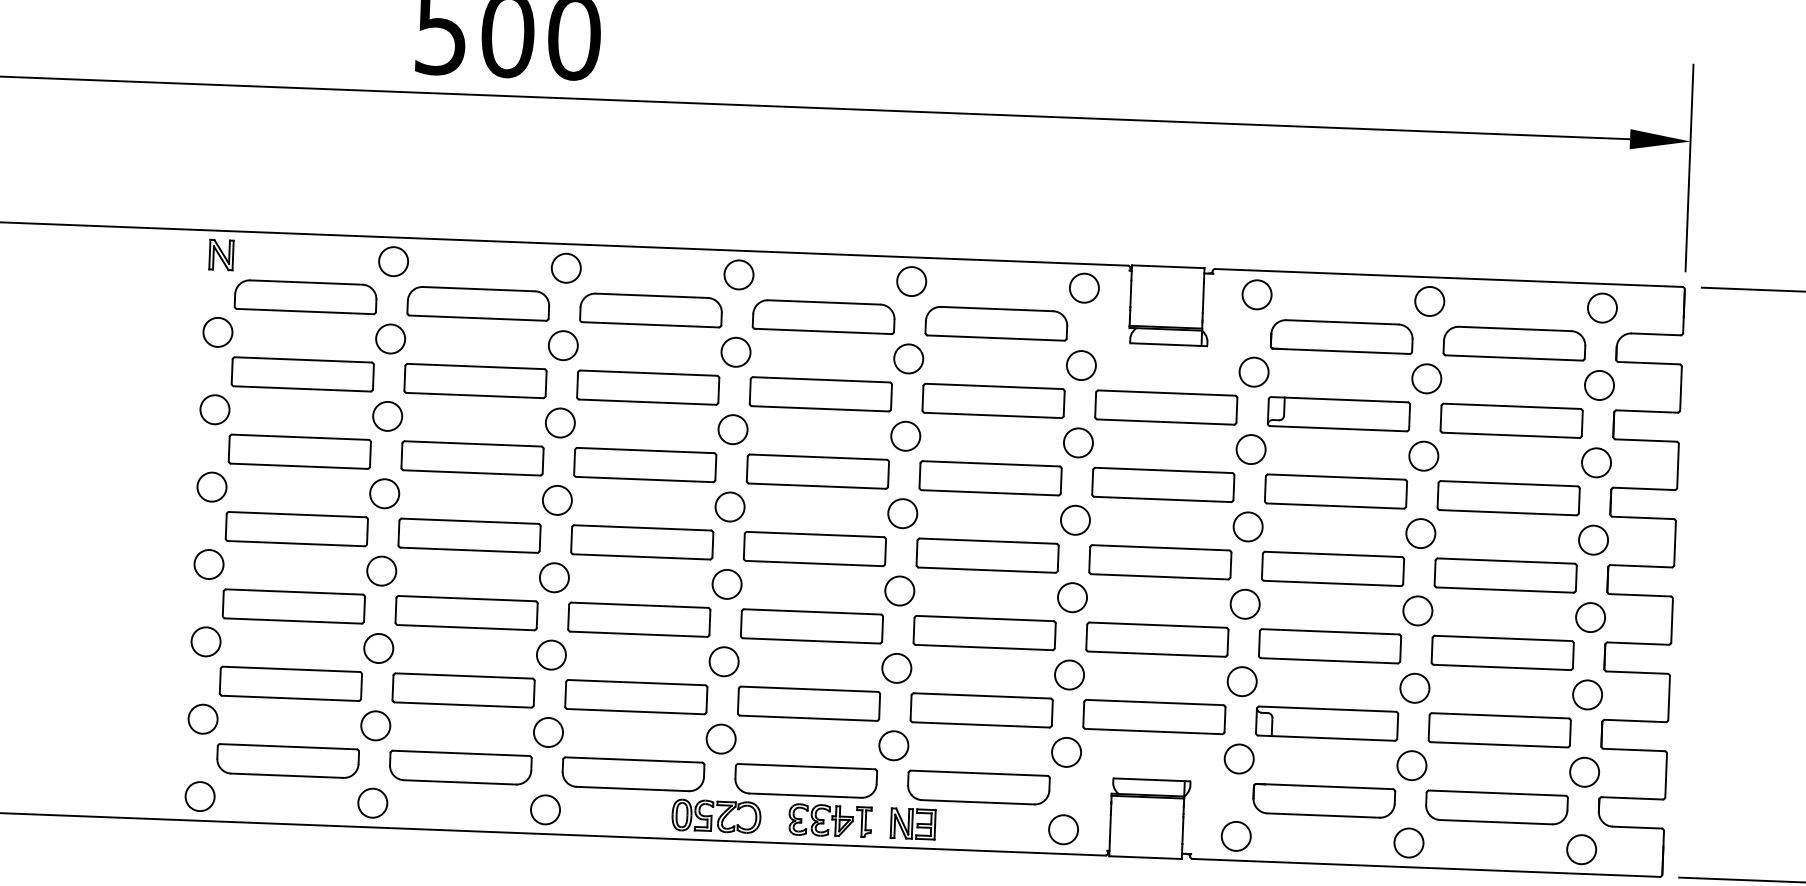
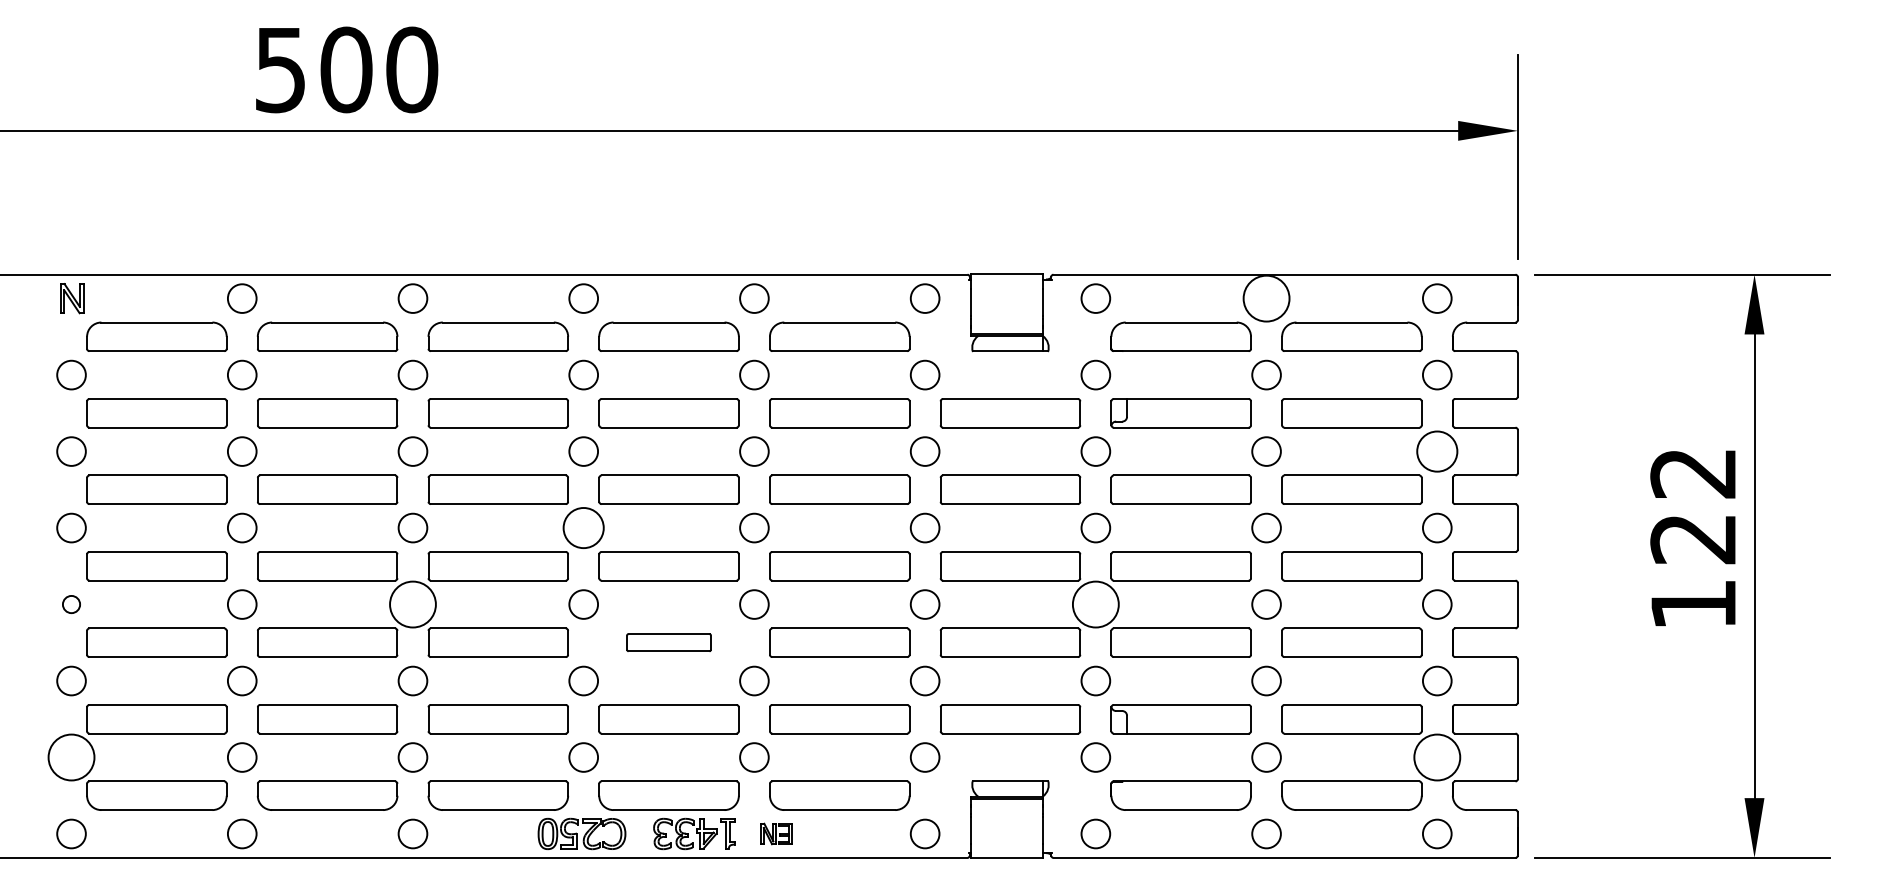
circle: (1429, 301) -> (1266, 298), size x1.6
circle: (1595, 462) -> (1436, 451), size x1.4
circle: (729, 506) -> (583, 527), size x1.4
circle: (209, 564) -> (71, 604), size x0.6
circle: (553, 577) -> (412, 604), size x1.6
circle: (1244, 604) -> (1095, 604), size x1.6
part: (811, 626) -> (668, 642), size x0.6
circle: (203, 719) -> (71, 757), size x1.6
circle: (1583, 772) -> (1436, 757), size x1.6
part: (913, 823) -> (776, 833), size x0.7

